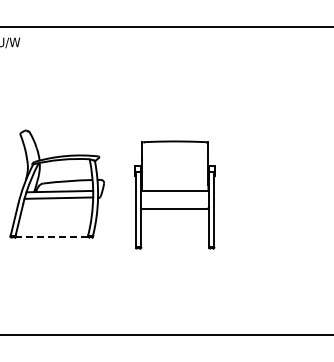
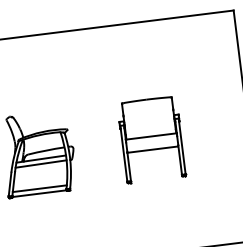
part: (174, 194) -> (151, 139), moved
line: (52, 230) -> (39, 188), added
line: (52, 237) -> (40, 193), dashed -> solid

